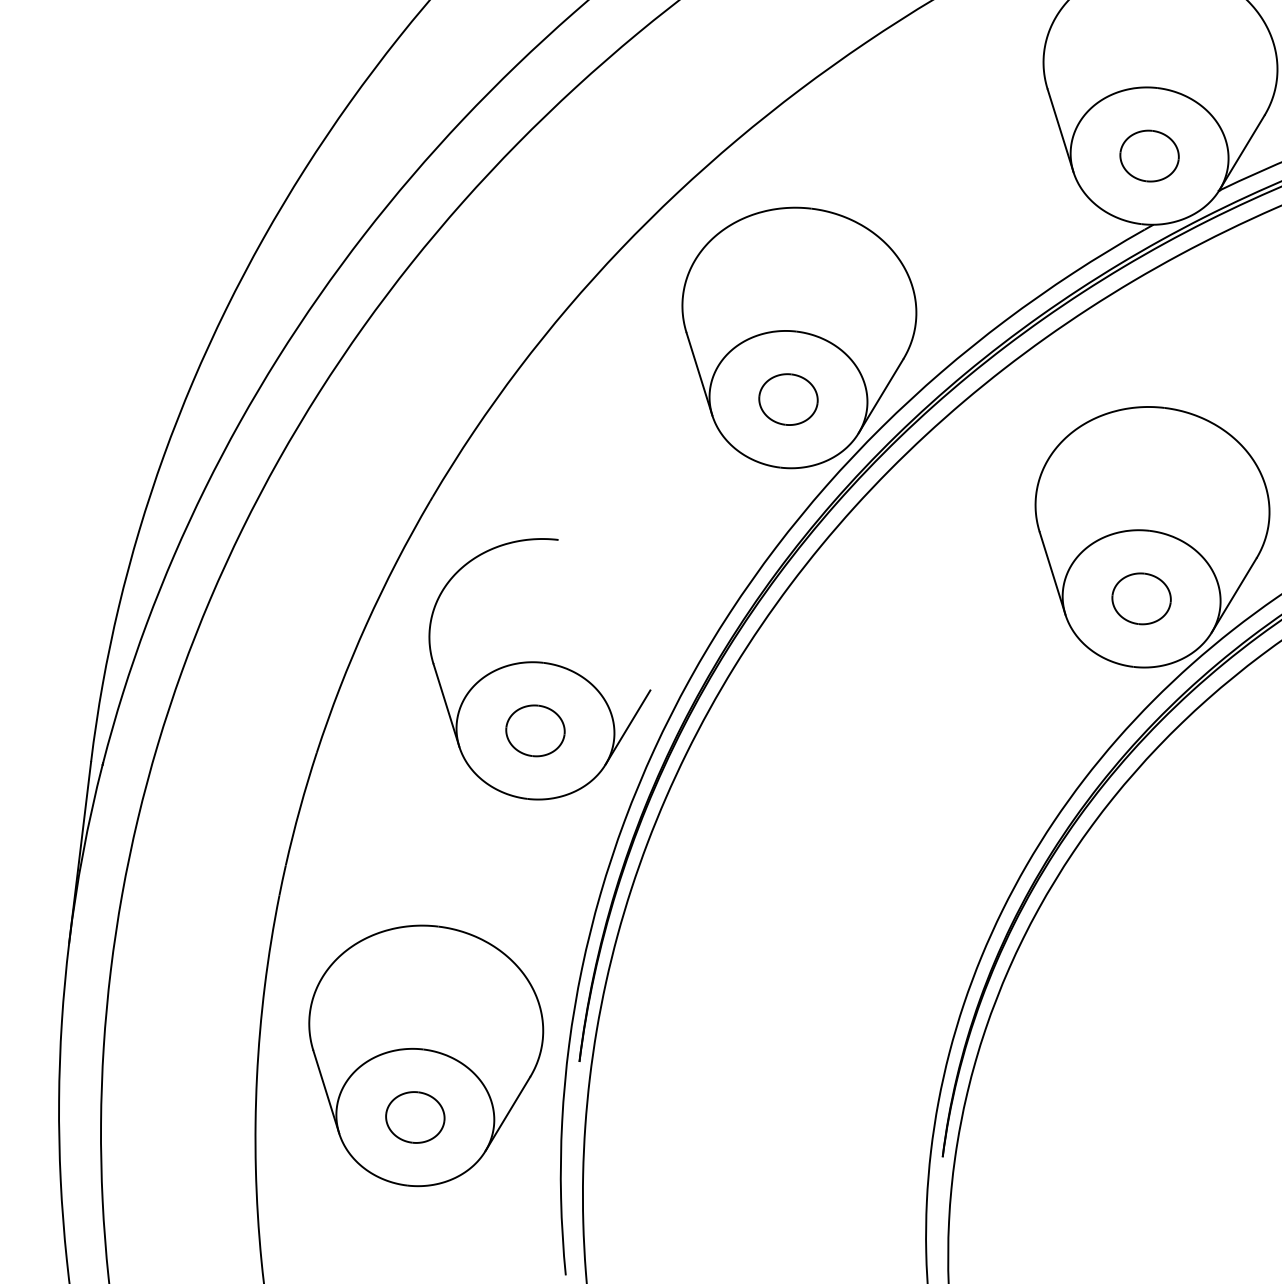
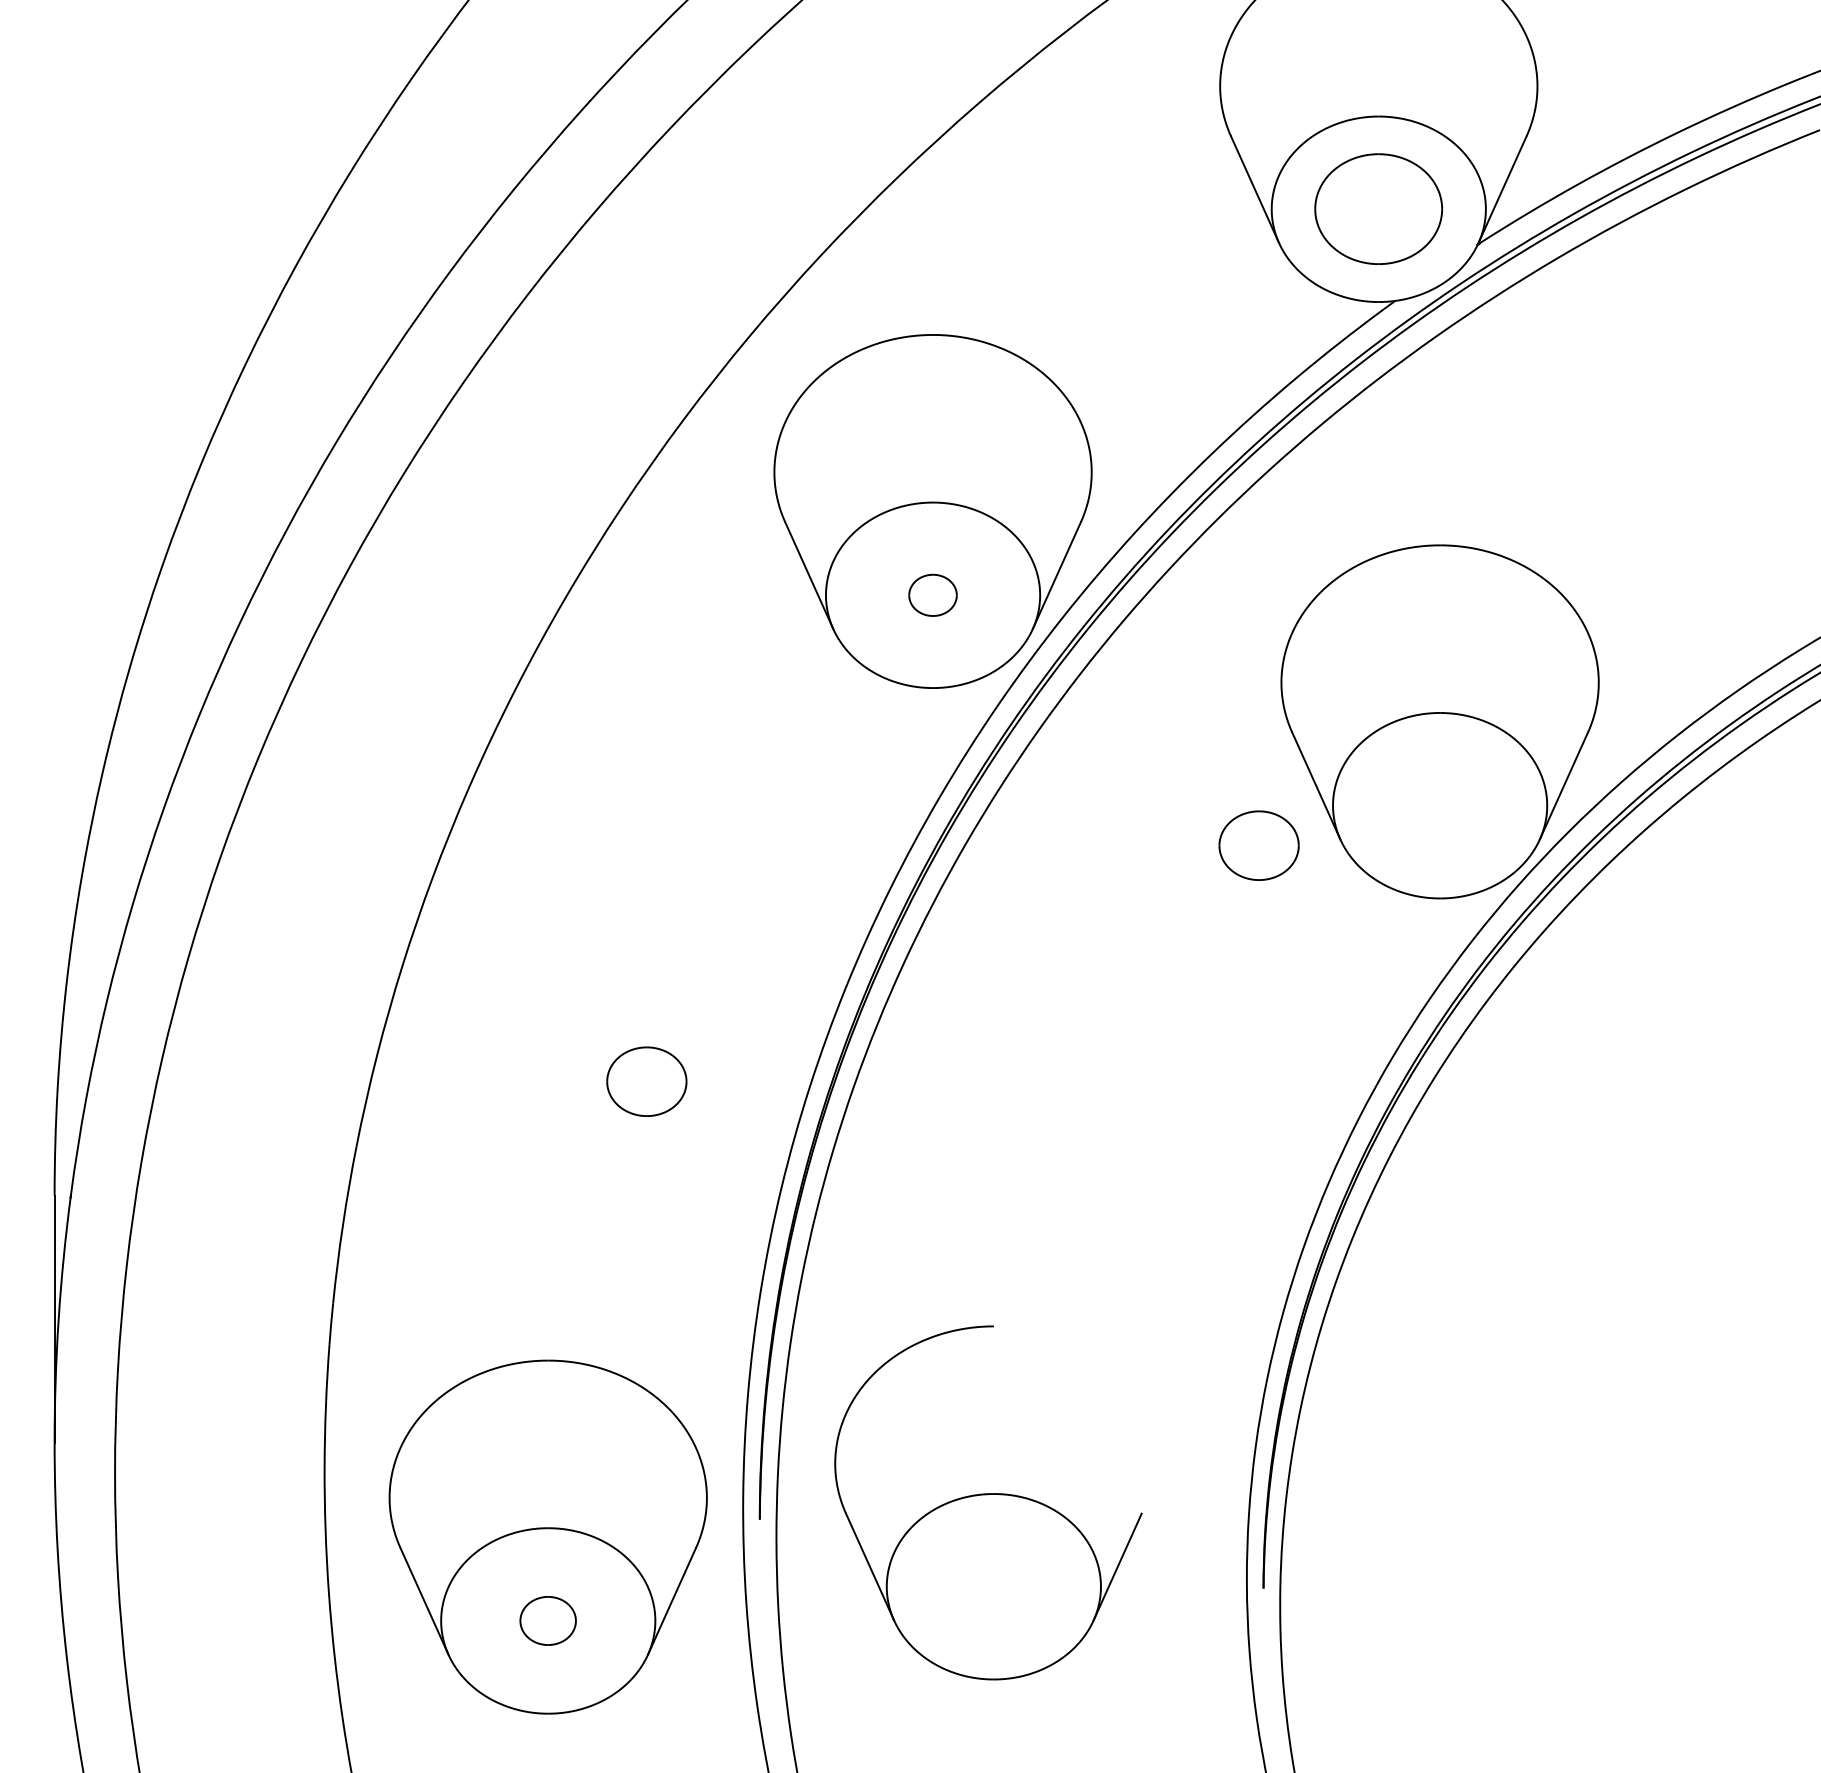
part: (1149, 156) -> (1378, 209), size x1.6
part: (788, 399) -> (932, 595), size x0.6
part: (1141, 598) -> (1258, 845), moved
part: (539, 668) -> (988, 1502), moved
part: (414, 1117) -> (547, 1620), size x0.7

